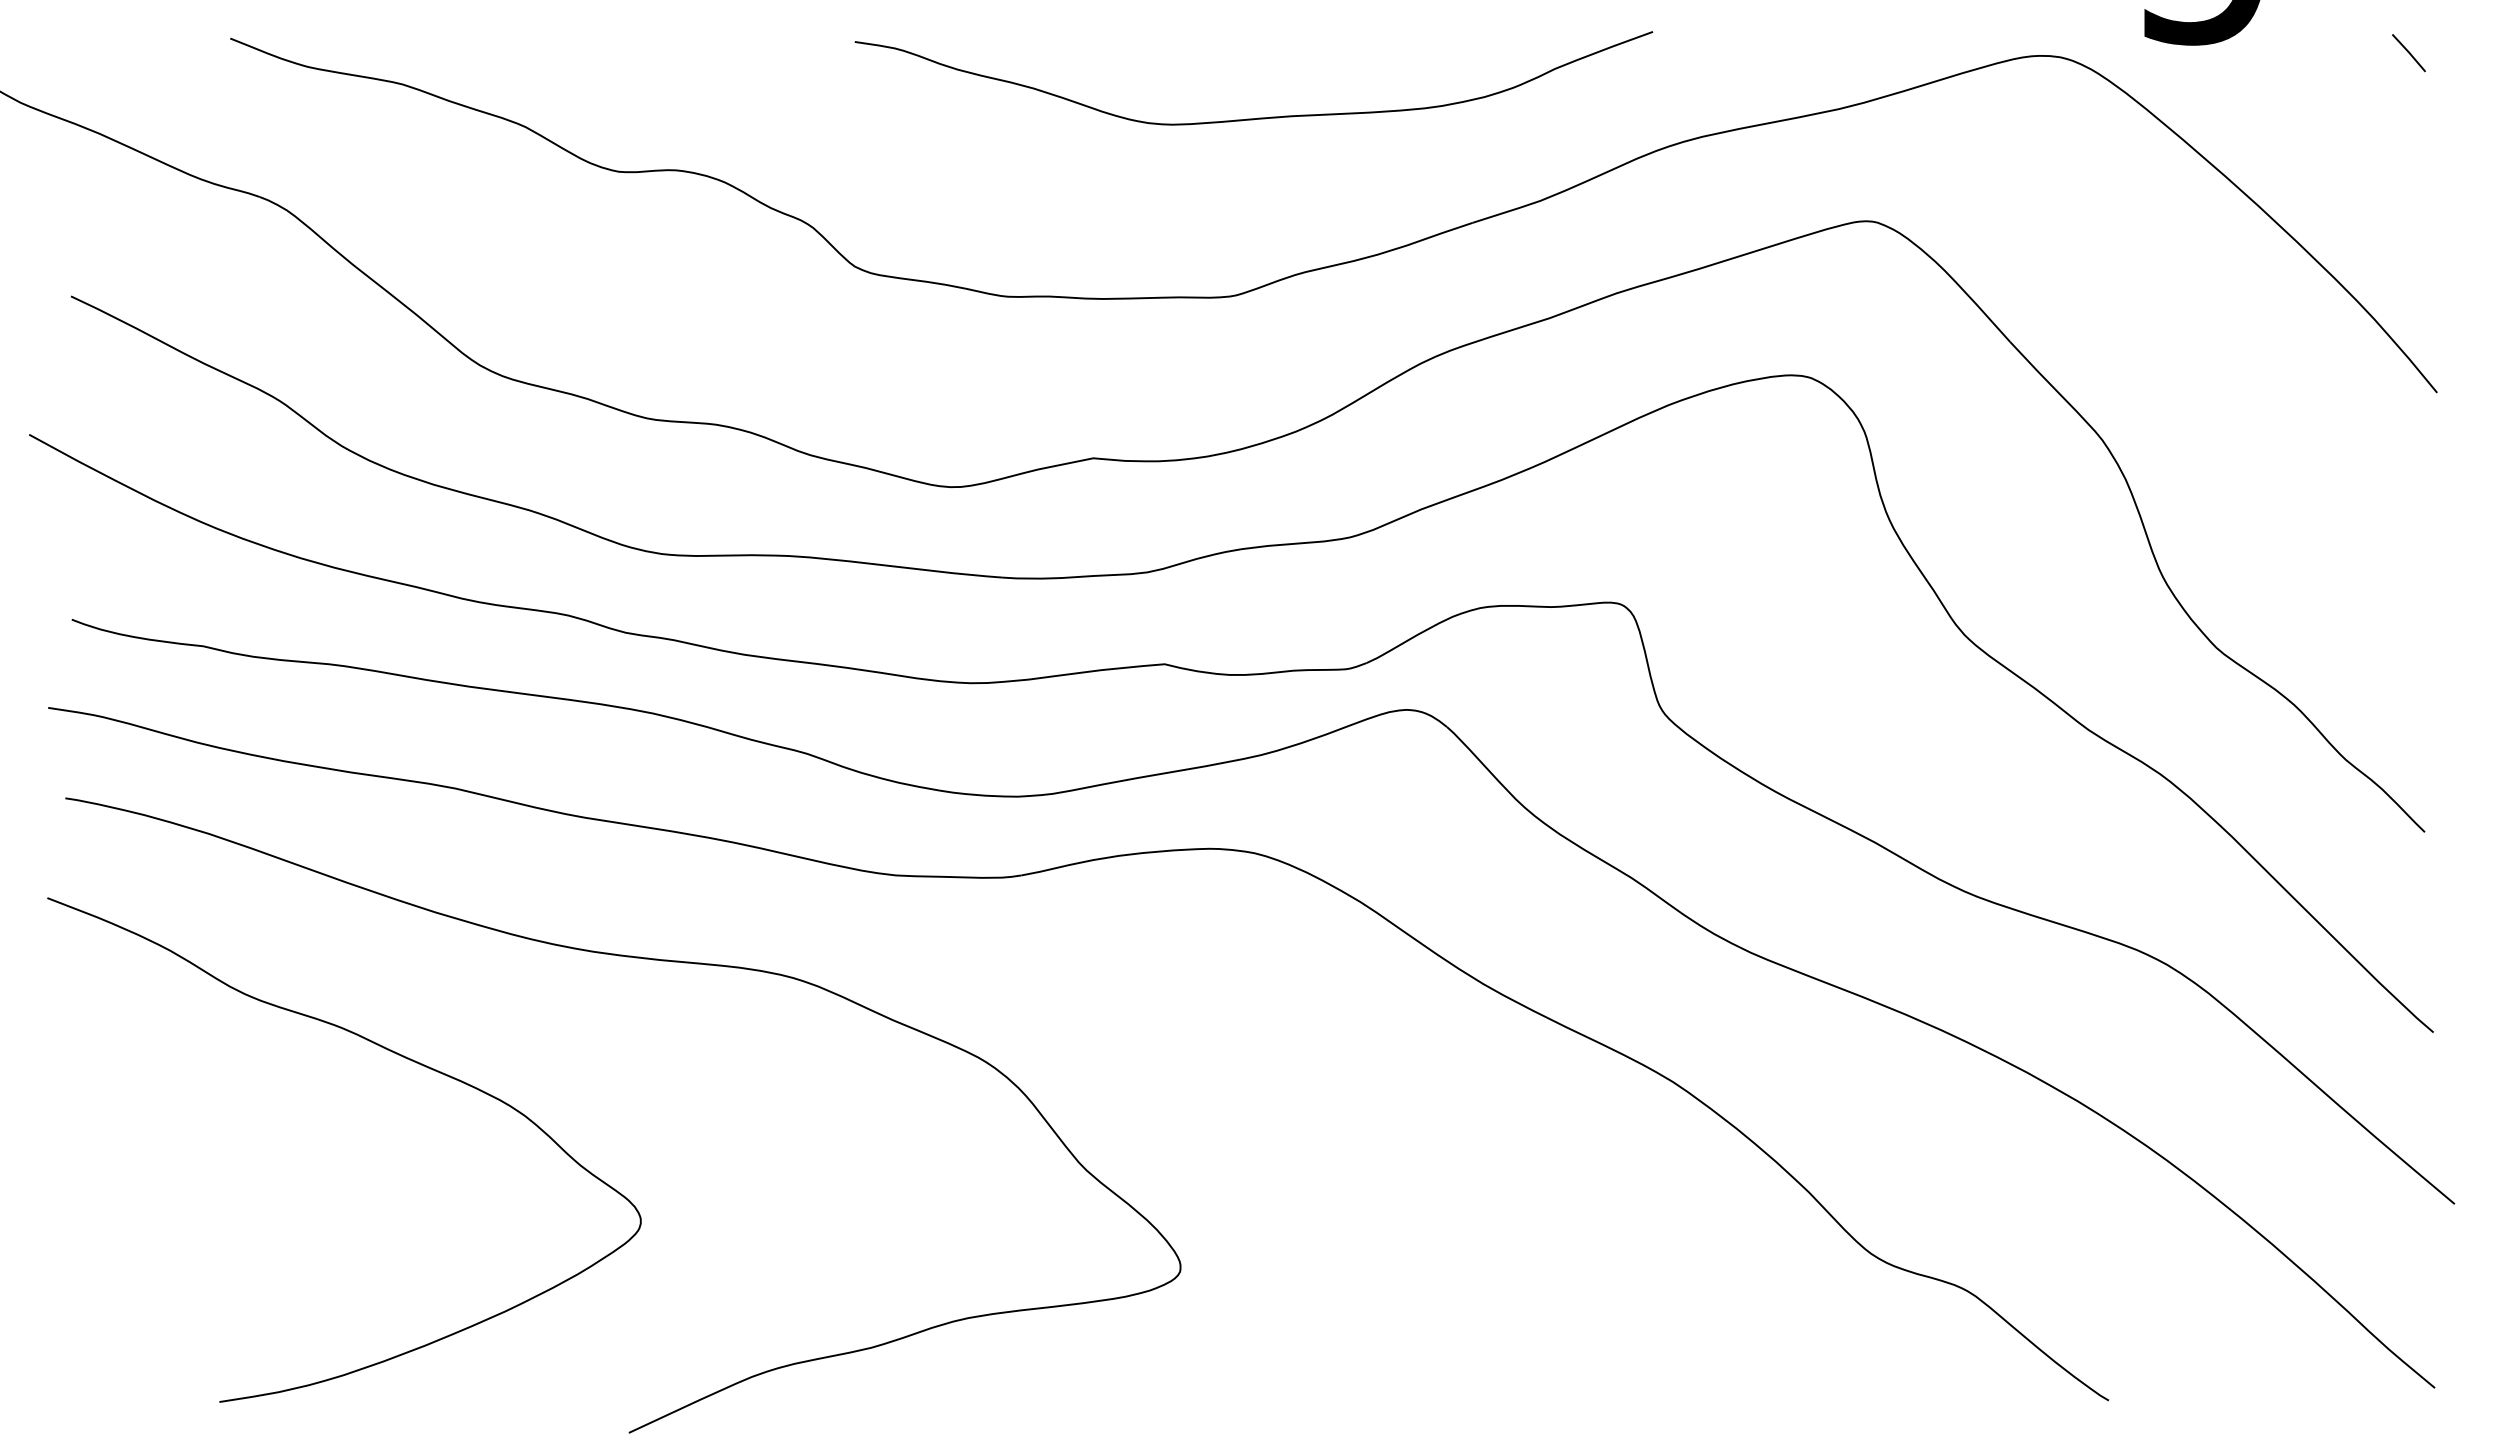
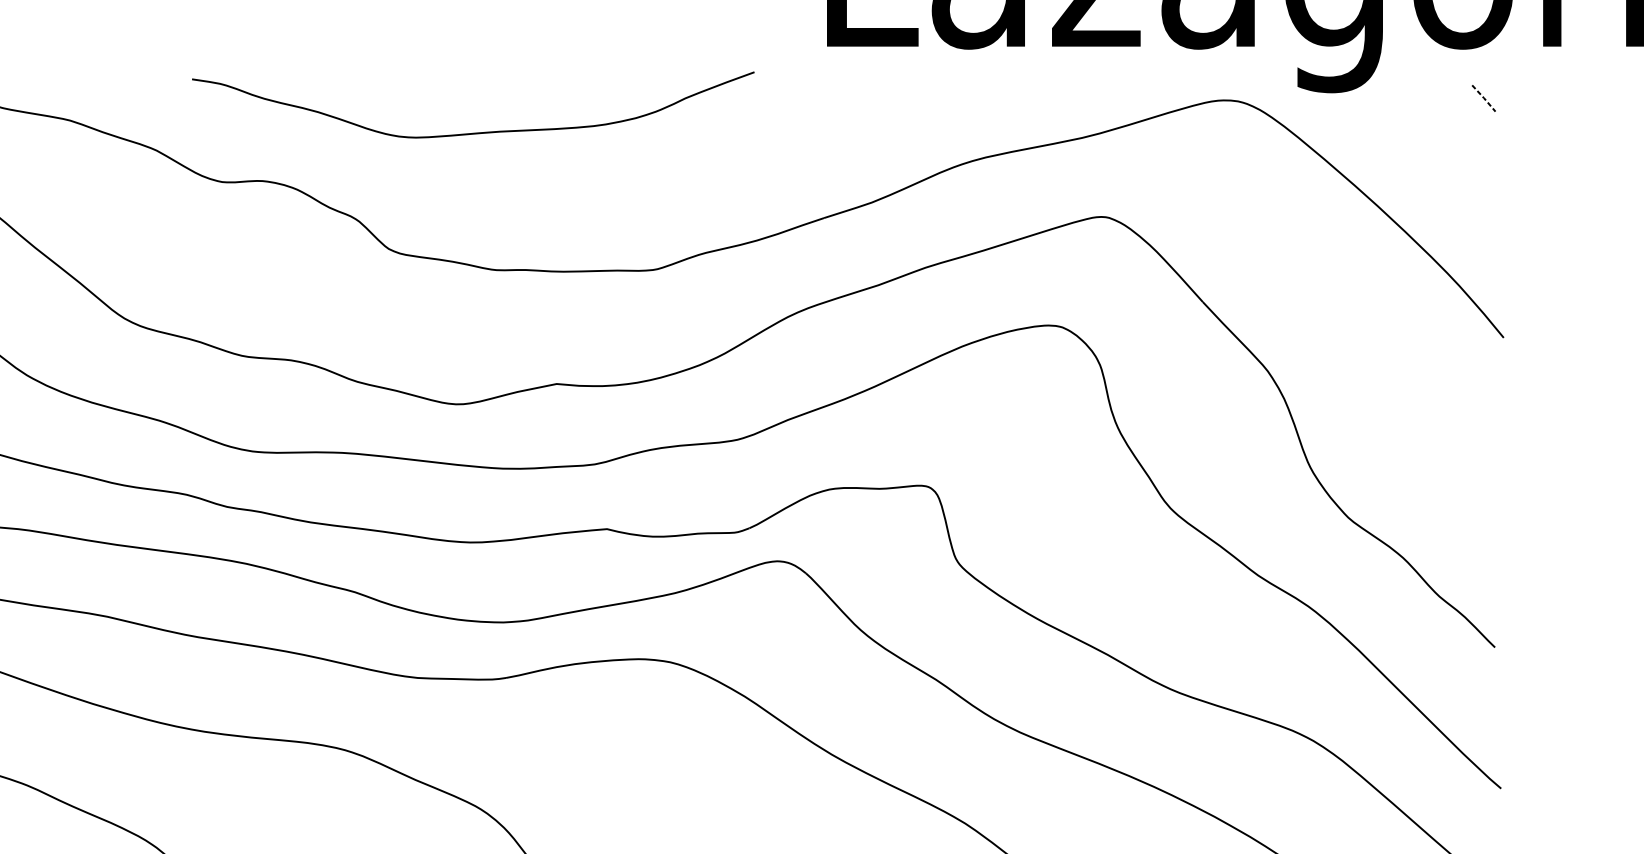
line: (2408, 52) -> (1483, 98), solid -> dashed
curve: (1258, 117) -> (476, 132), moved

